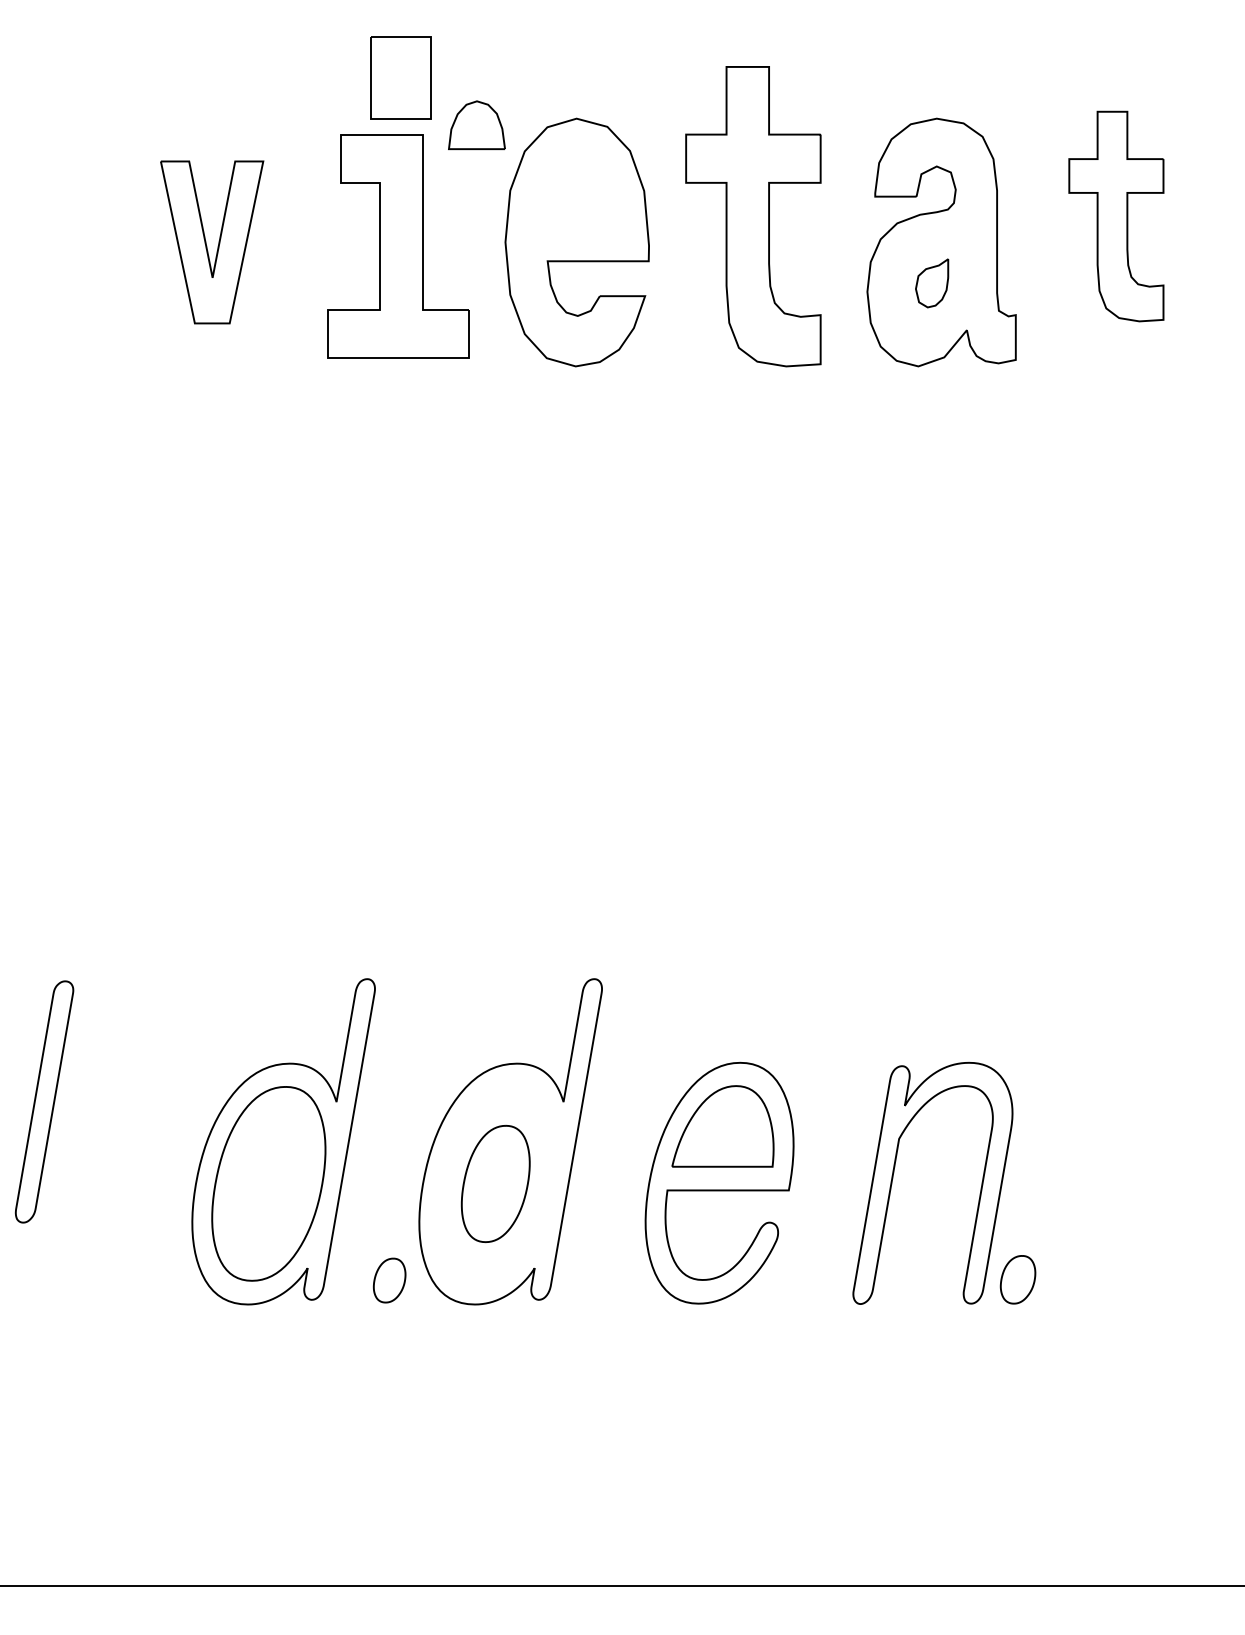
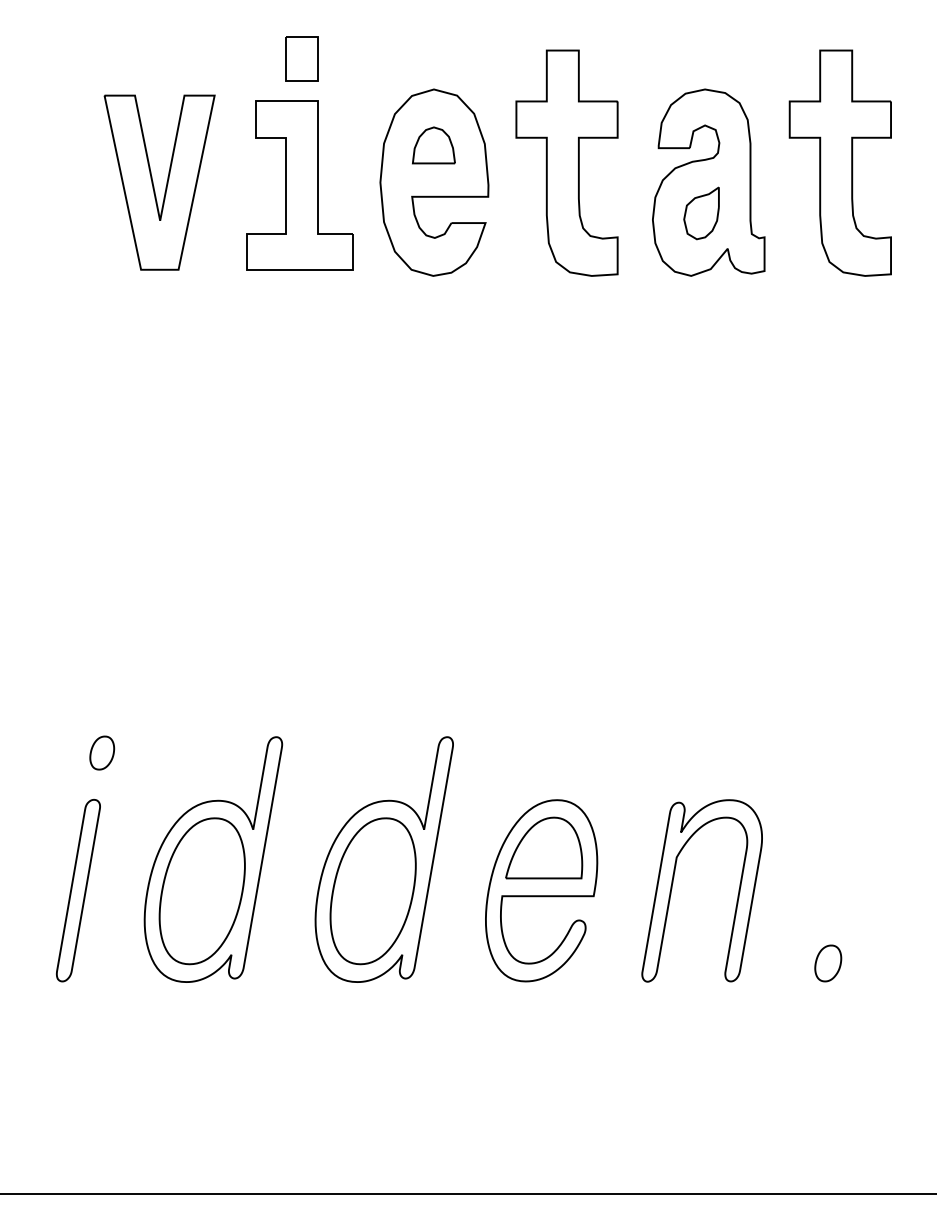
part: (400, 77) -> (301, 58), size x0.71
part: (476, 125) -> (433, 145), moved
part: (1115, 215) -> (839, 162), size x1.43
part: (211, 242) -> (159, 182), size x1.43
part: (932, 283) -> (701, 213), size x1.43
part: (44, 1101) -> (78, 890), moved
part: (494, 1184) -> (372, 891), size x1.67
part: (390, 1279) -> (102, 752), moved
part: (1018, 1279) -> (828, 963), moved

